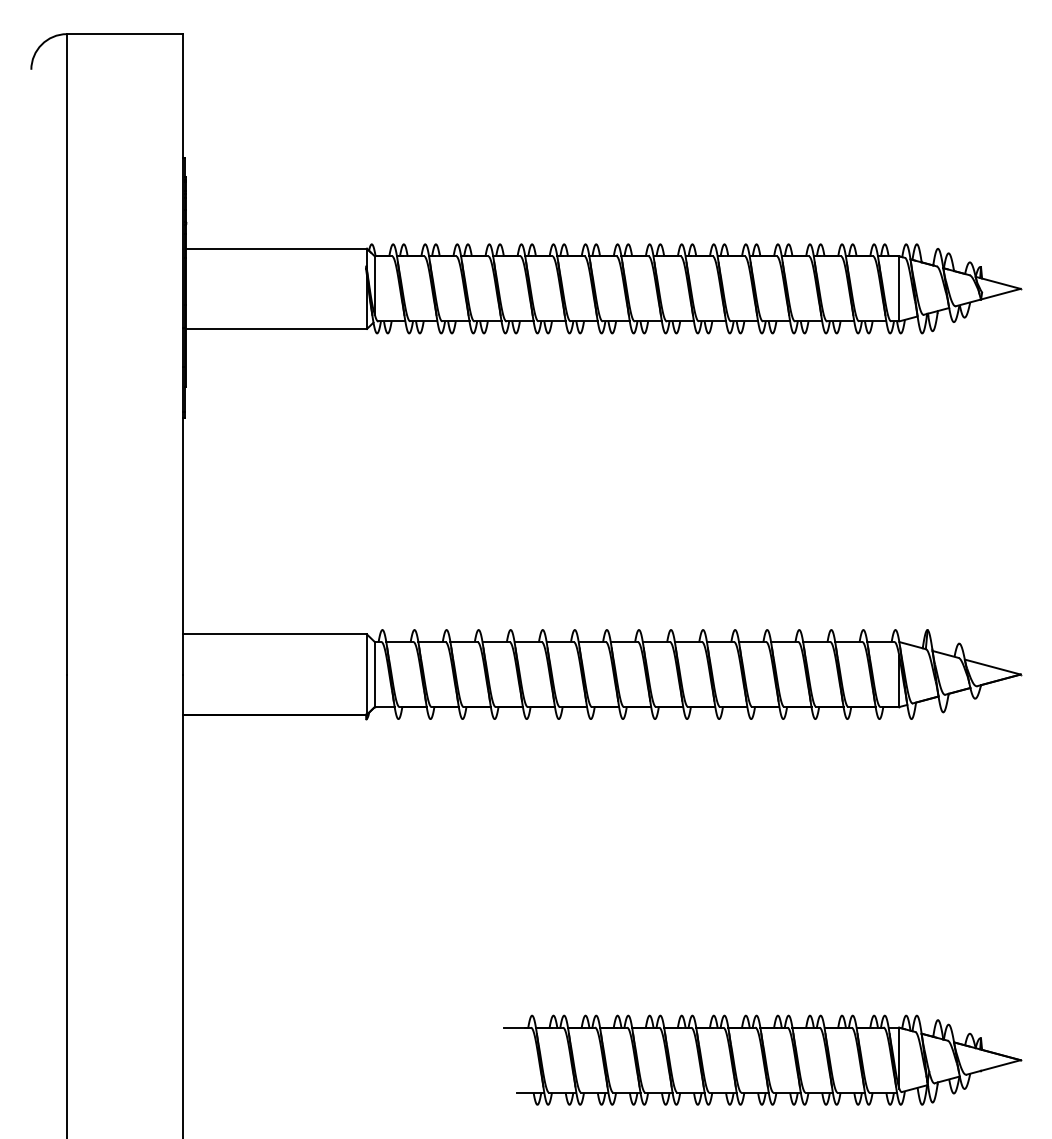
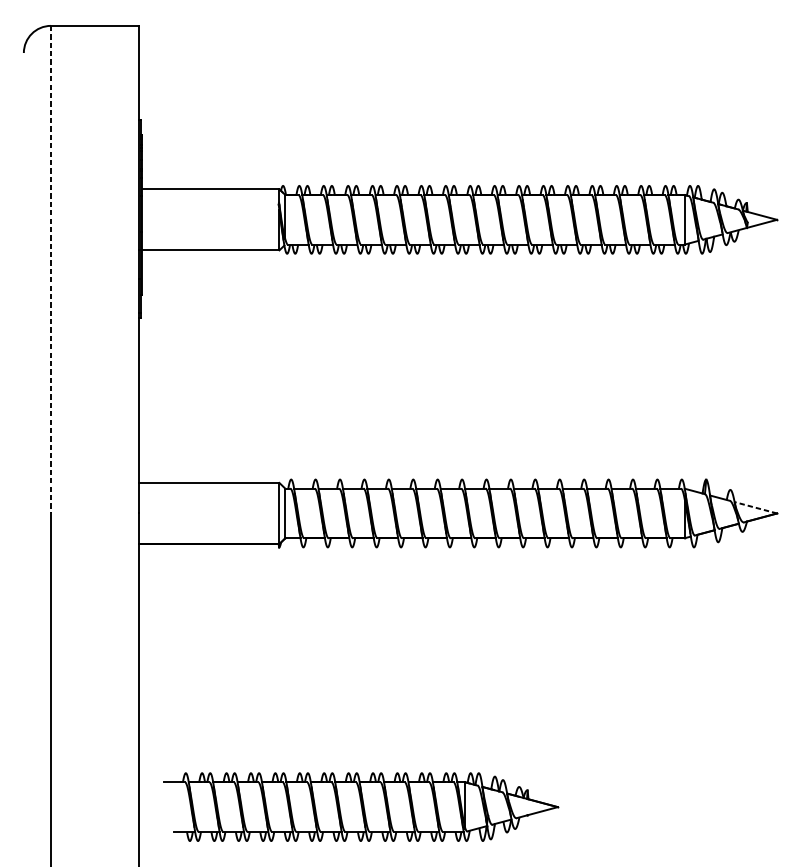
line: (66, 354) -> (50, 269), solid -> dashed
line: (992, 667) -> (755, 508), solid -> dashed
part: (762, 1059) -> (361, 806), moved

